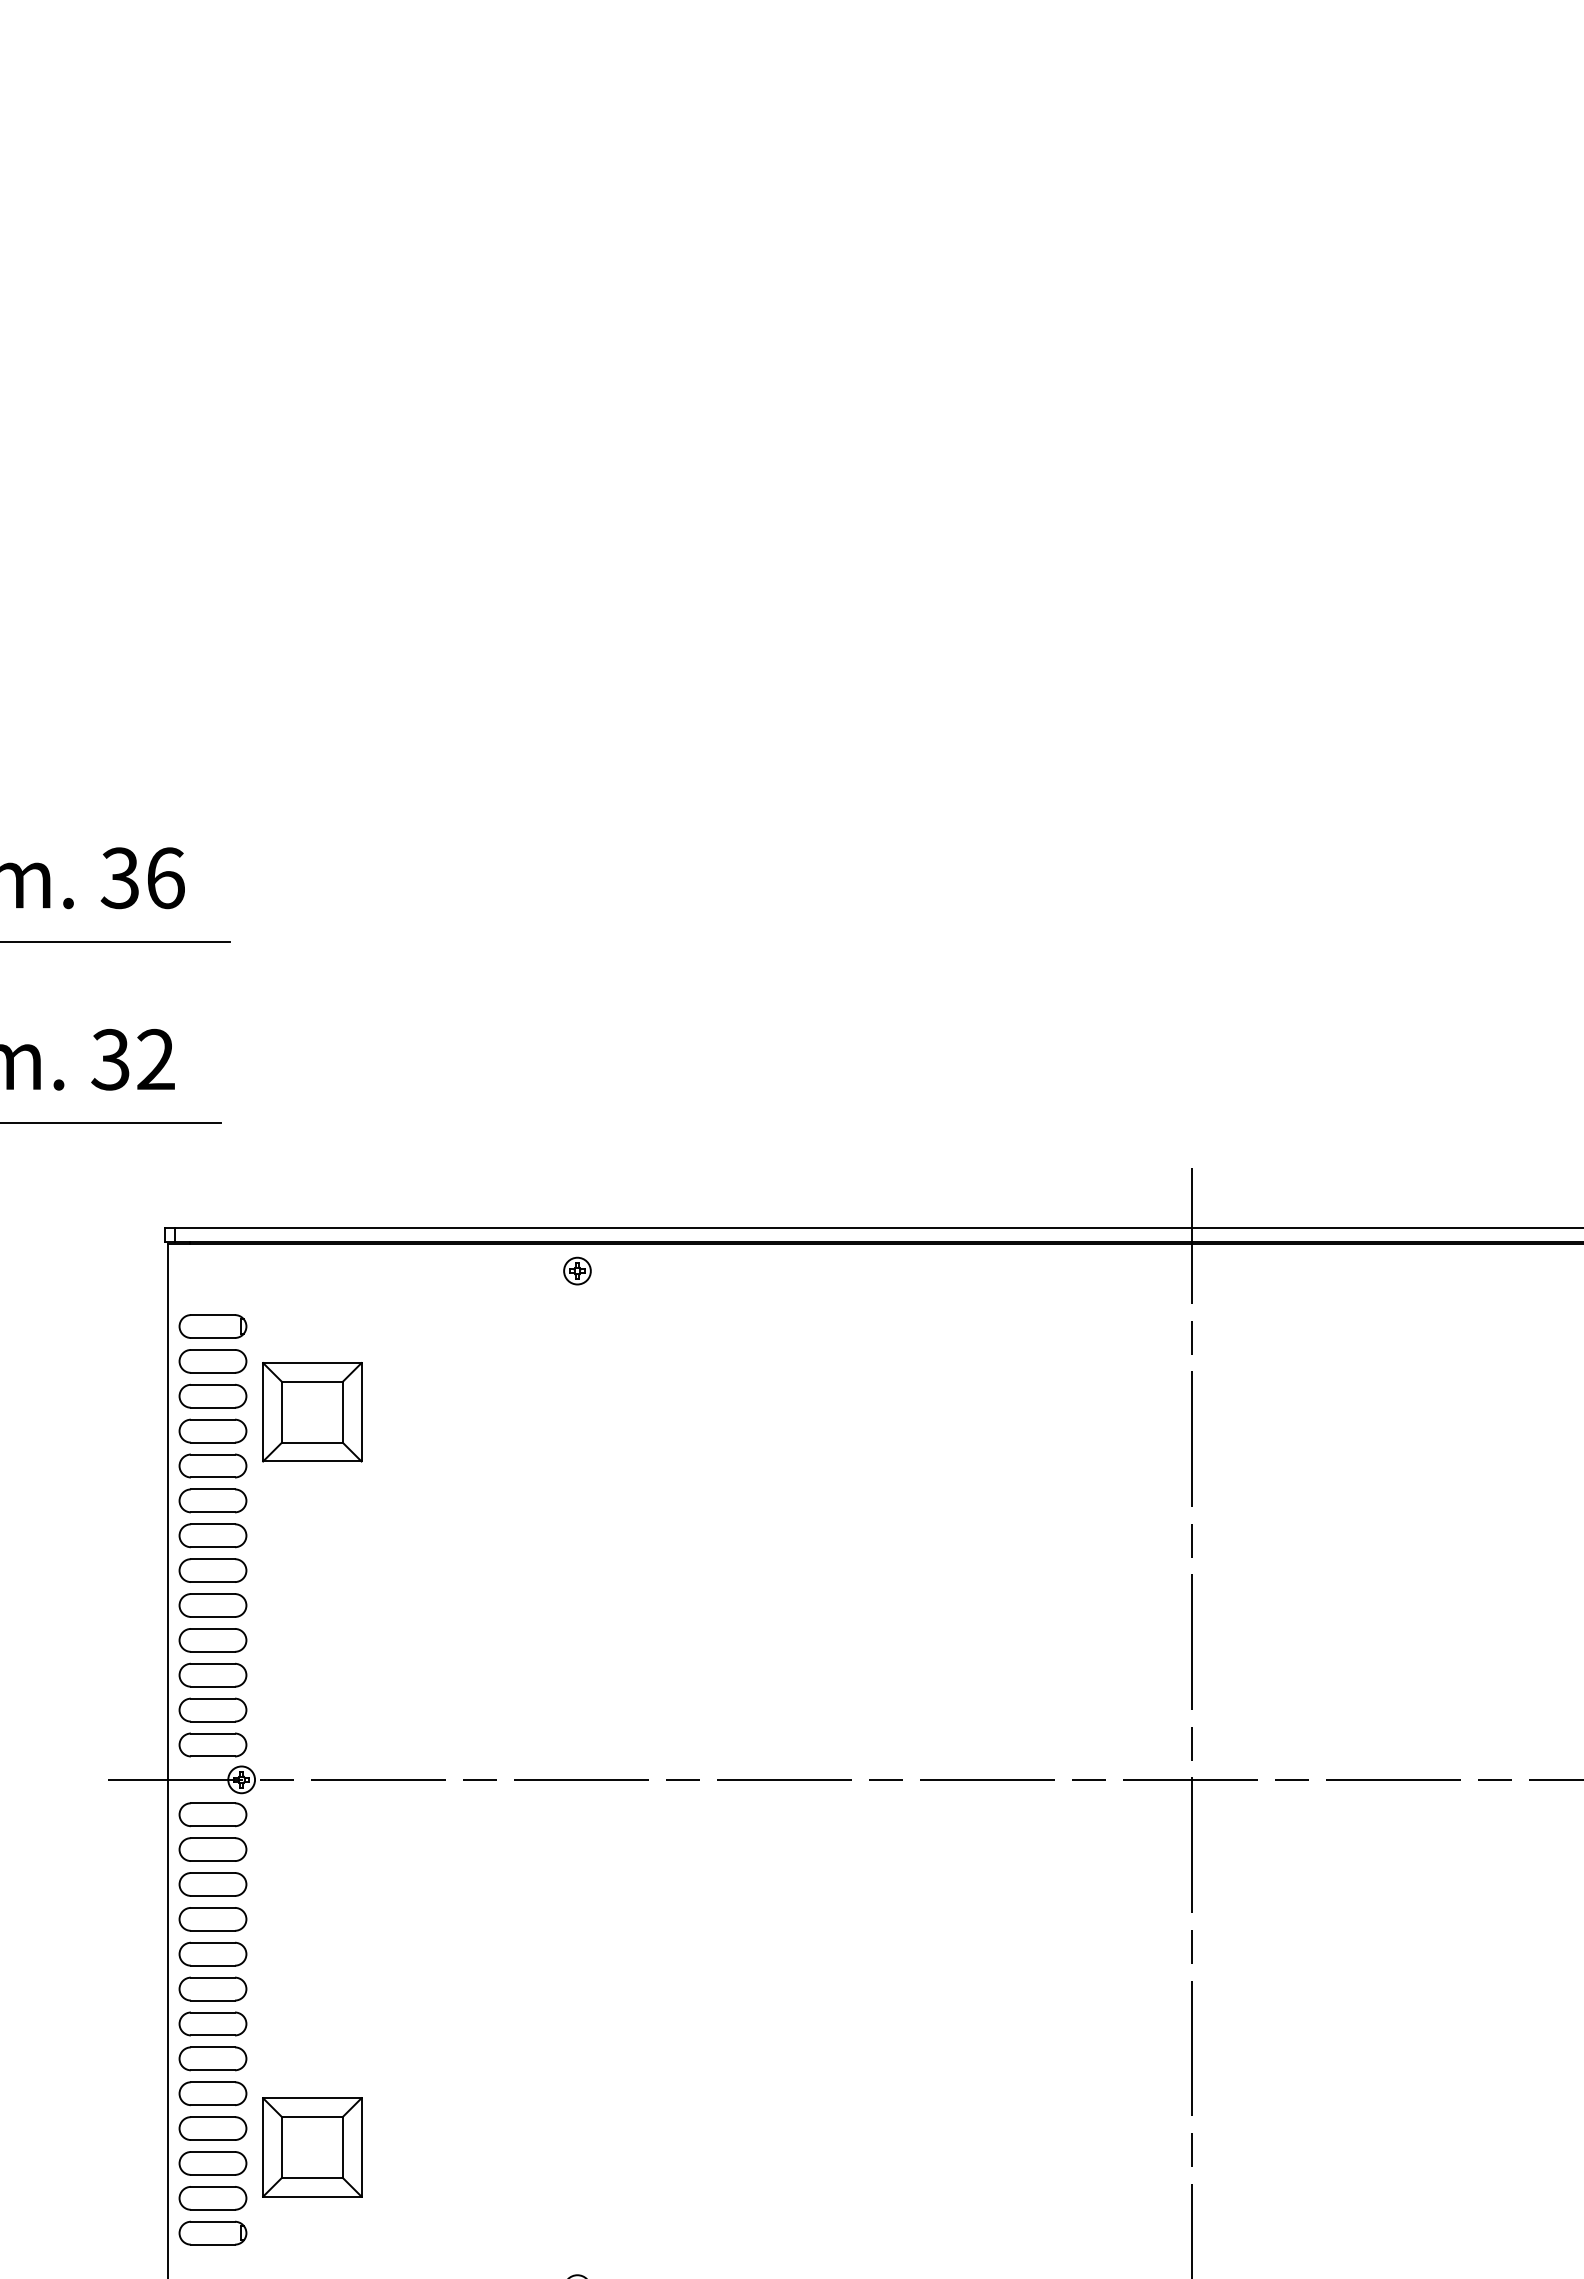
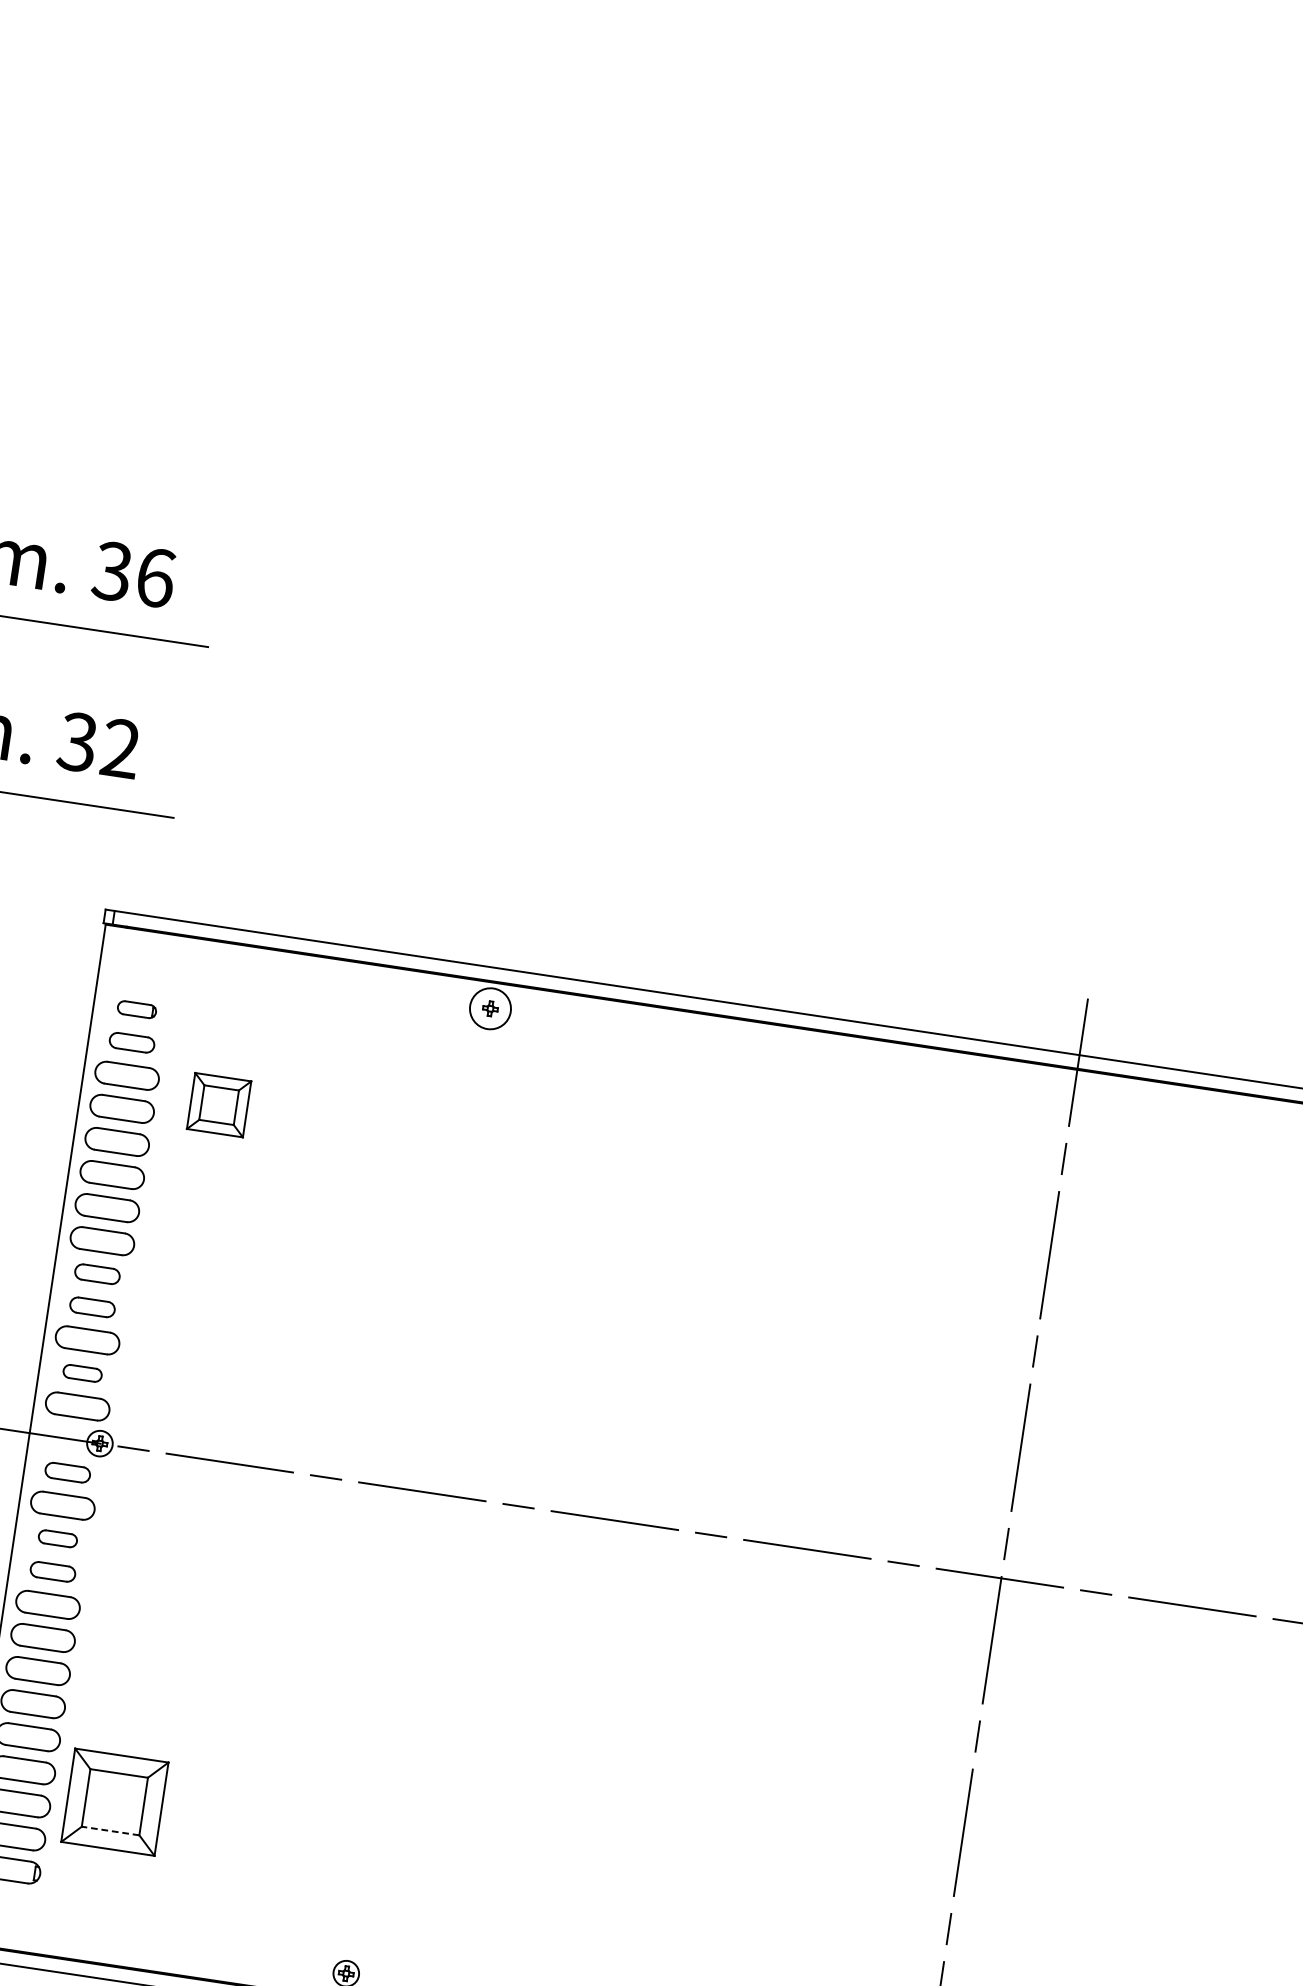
circle: (577, 1270) -> (490, 1008), size x1.6
part: (212, 1326) -> (136, 1009), size x0.6
part: (212, 1361) -> (131, 1042), size x0.7
part: (312, 1412) -> (219, 1105), size x0.6
part: (212, 1605) -> (96, 1274), size x0.7
part: (212, 1640) -> (92, 1307), size x0.7
part: (212, 1709) -> (82, 1372), size x0.6
part: (212, 1814) -> (67, 1472), size x0.7
part: (212, 1884) -> (57, 1538), size x0.6
part: (212, 1919) -> (52, 1571), size x0.7
line: (311, 2177) -> (109, 1830), solid -> dashed

